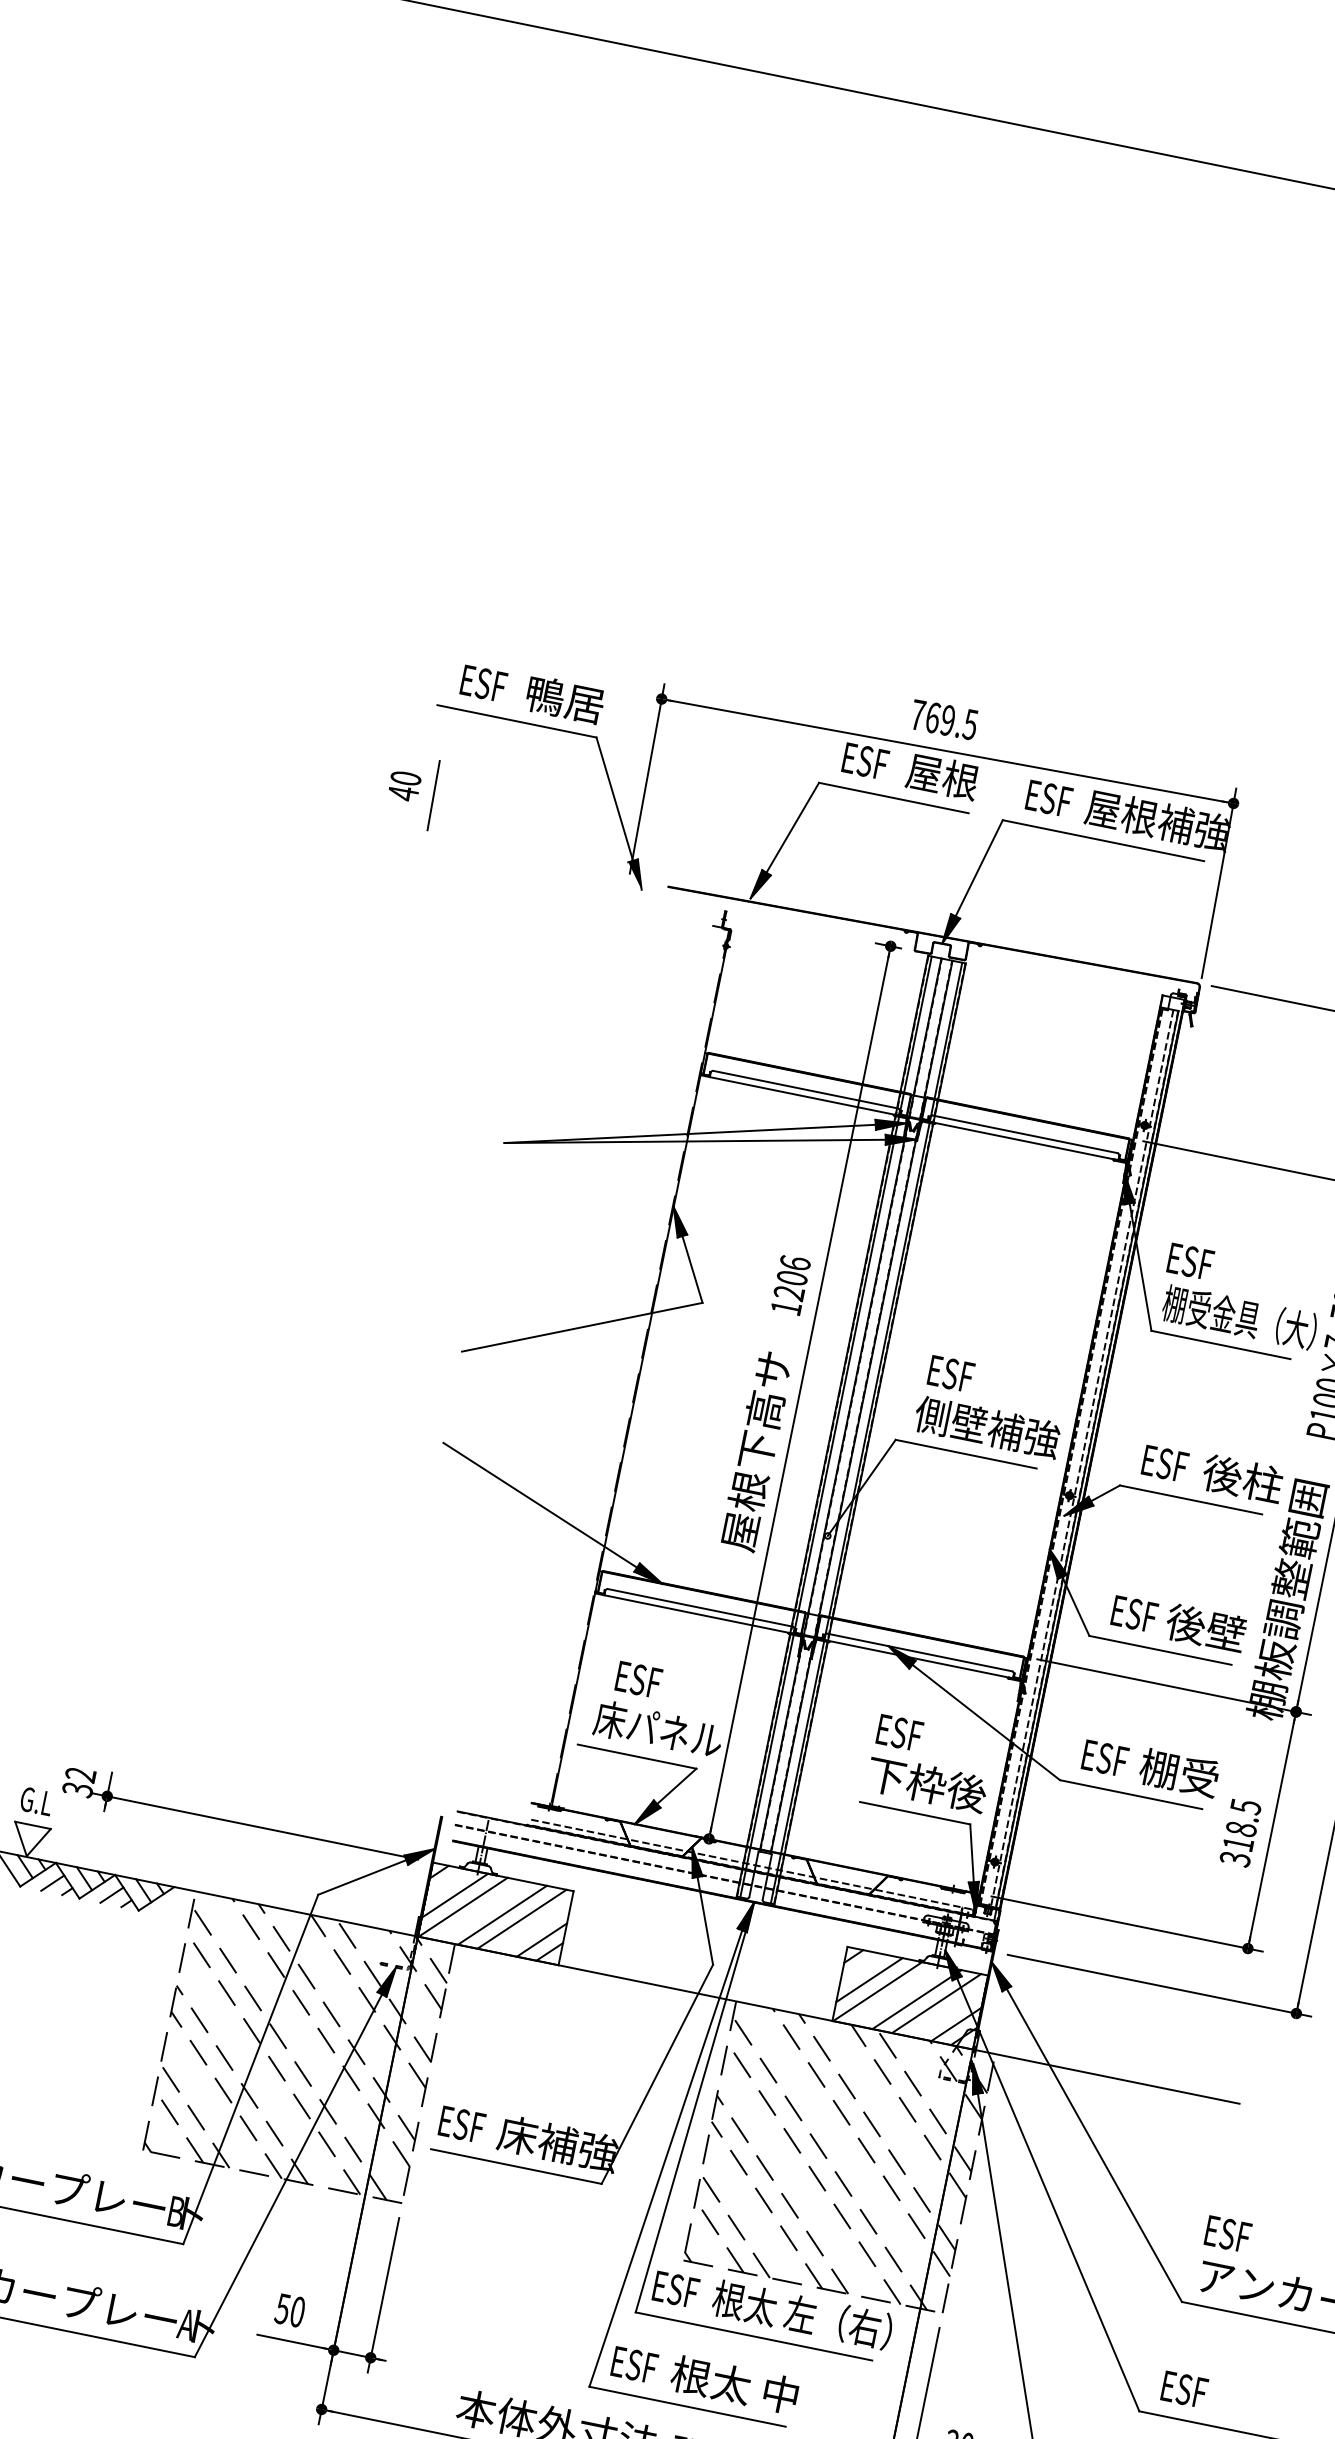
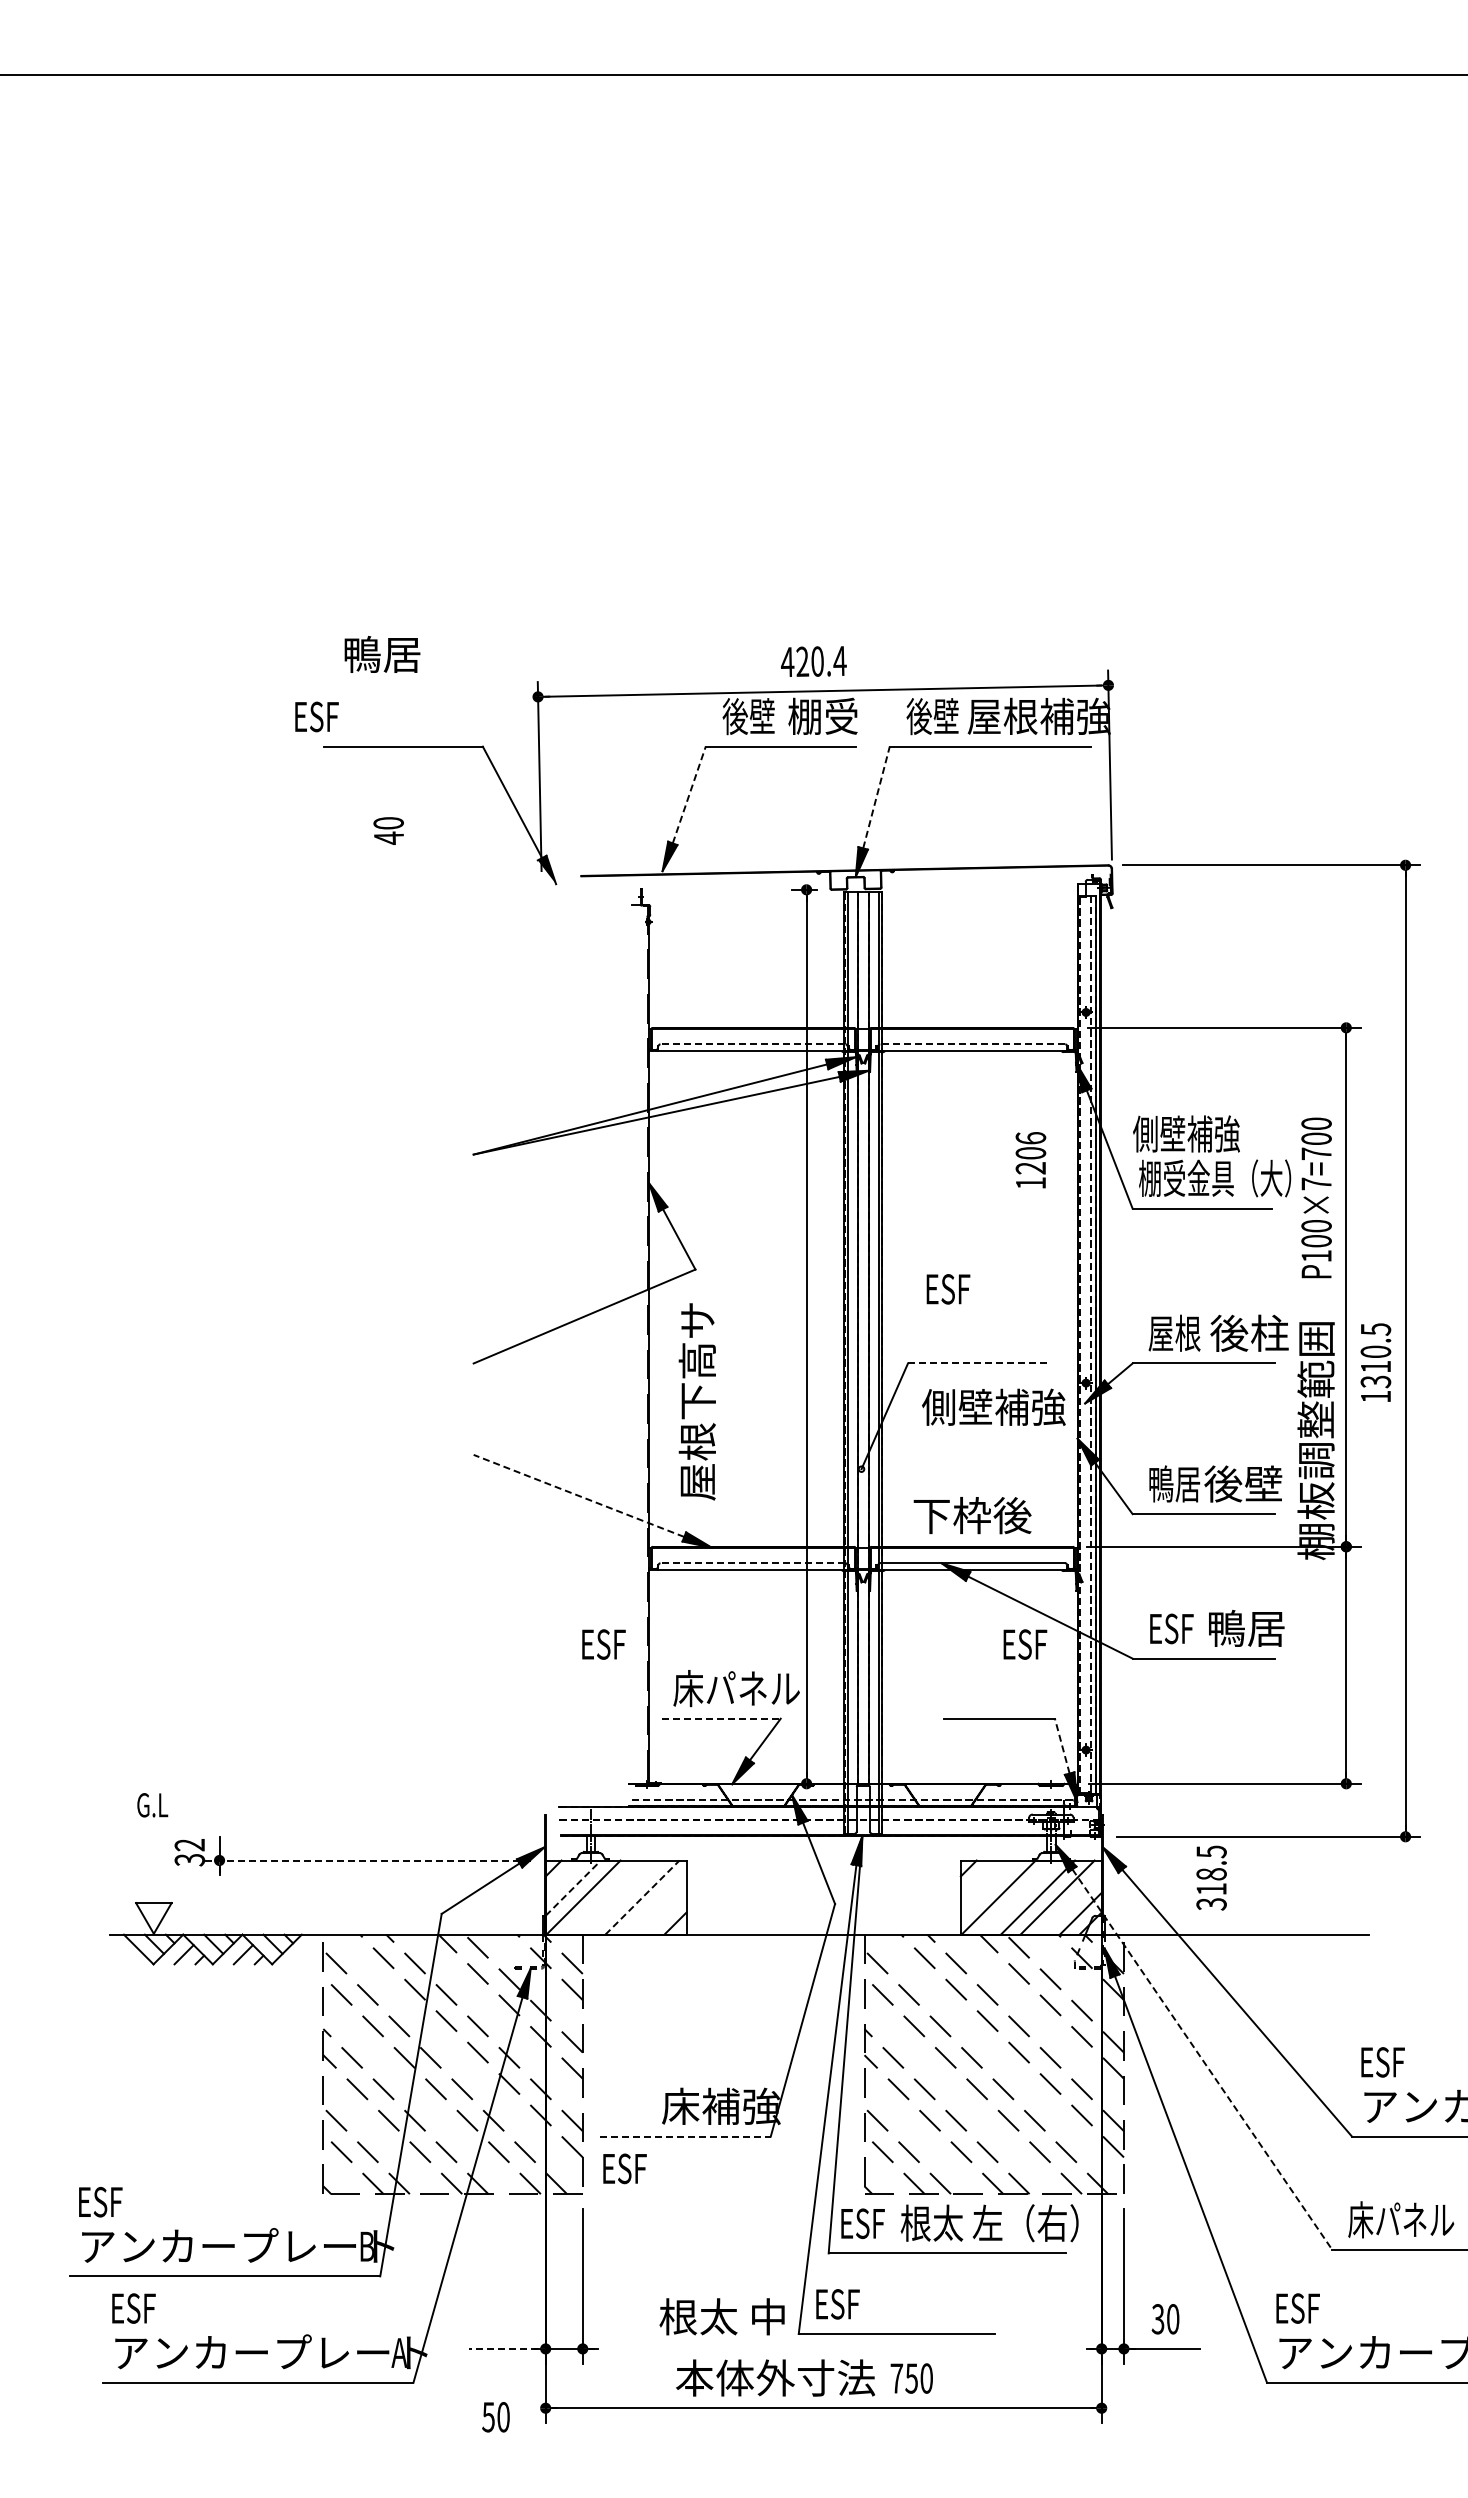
text: (483, 683) -> (316, 716), moved
text: (565, 699) -> (382, 654), moved
text: (943, 719) -> (813, 661), 769.5 -> 420.4
text: (867, 761) -> (748, 716), ESF -> 後壁
text: (942, 775) -> (823, 715), 屋根 -> 棚受
text: (404, 785) -> (388, 830), moved
line: (433, 794) -> (337, 833), removed
text: (1051, 798) -> (932, 716), ESF -> 後壁
line: (793, 827) -> (689, 794), solid -> dashed
line: (979, 868) -> (876, 797), solid -> dashed
line: (805, 1089) -> (752, 1044), solid -> dashed
line: (1024, 1134) -> (972, 1044), solid -> dashed
text: (1220, 1266) -> (1186, 1133), ESF -> 側壁補強
text: (790, 1285) -> (1030, 1160), moved
text: (987, 1426) -> (993, 1406), moved
text: (755, 1450) -> (696, 1401), moved
line: (966, 1454) -> (978, 1363), solid -> dashed
text: (1168, 1463) -> (1174, 1332), ESF -> 屋根
line: (539, 1504) -> (578, 1495), solid -> dashed
line: (699, 1607) -> (752, 1563), solid -> dashed
text: (1137, 1613) -> (1174, 1483), ESF -> 鴨居
text: (638, 1679) -> (603, 1644), moved
text: (900, 1732) -> (1025, 1644), moved
line: (637, 1756) -> (721, 1718), solid -> dashed
text: (1179, 1772) -> (1245, 1627), 棚受 -> 鴨居
text: (927, 1784) -> (972, 1515), moved
text: (36, 1801) -> (152, 1805), moved
line: (255, 1826) -> (367, 1860), solid -> dashed
text: (1240, 1832) -> (1211, 1877), moved
line: (972, 1852) -> (1062, 1745), solid -> dashed
line: (455, 1895) -> (573, 1887), solid -> dashed
line: (502, 1915) -> (622, 1897), removed
line: (522, 1919) -> (642, 1897), solid -> dashed
line: (541, 1939) -> (665, 1913), removed
line: (869, 1979) -> (988, 1887), removed
text: (461, 2124) -> (624, 2168), moved
line: (516, 2166) -> (685, 2136), solid -> dashed
line: (1048, 2195) -> (1202, 2060), solid -> dashed
text: (289, 2310) -> (495, 2417), moved
line: (291, 2341) -> (503, 2348), solid -> dashed
text: (734, 2384) -> (721, 2316), moved
text: (1214, 2394) -> (1401, 2219), ESF -> 床パネル

